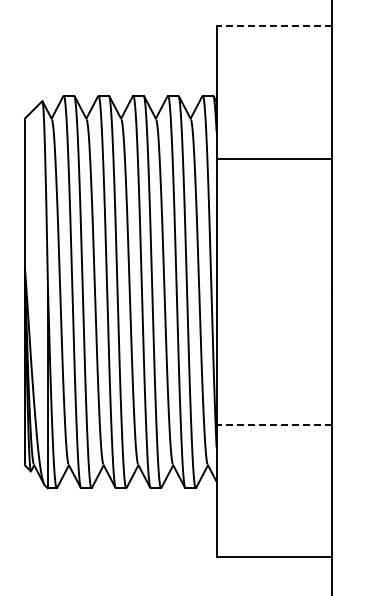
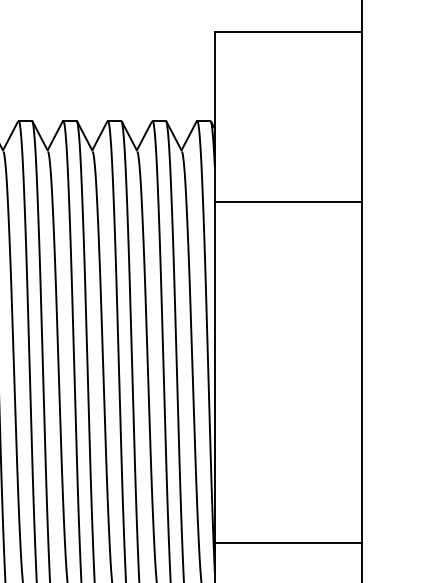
line: (273, 26) -> (287, 31), dashed -> solid
line: (273, 424) -> (287, 543), dashed -> solid

